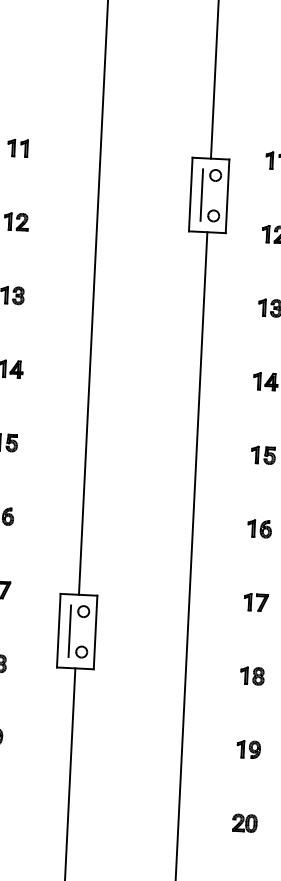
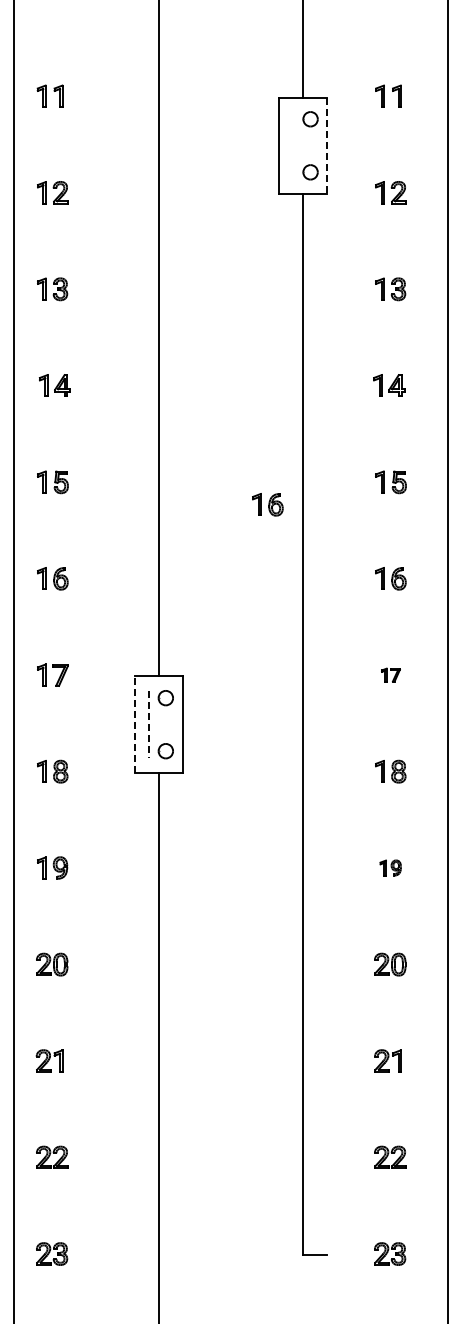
line: (201, 194) -> (293, 145), removed
line: (227, 196) -> (327, 146), solid -> dashed
part: (168, 467) -> (267, 504), added
part: (255, 601) -> (390, 674), size x0.6
line: (58, 630) -> (134, 724), solid -> dashed
line: (69, 631) -> (148, 724), solid -> dashed
part: (248, 749) -> (390, 867), size x0.7

